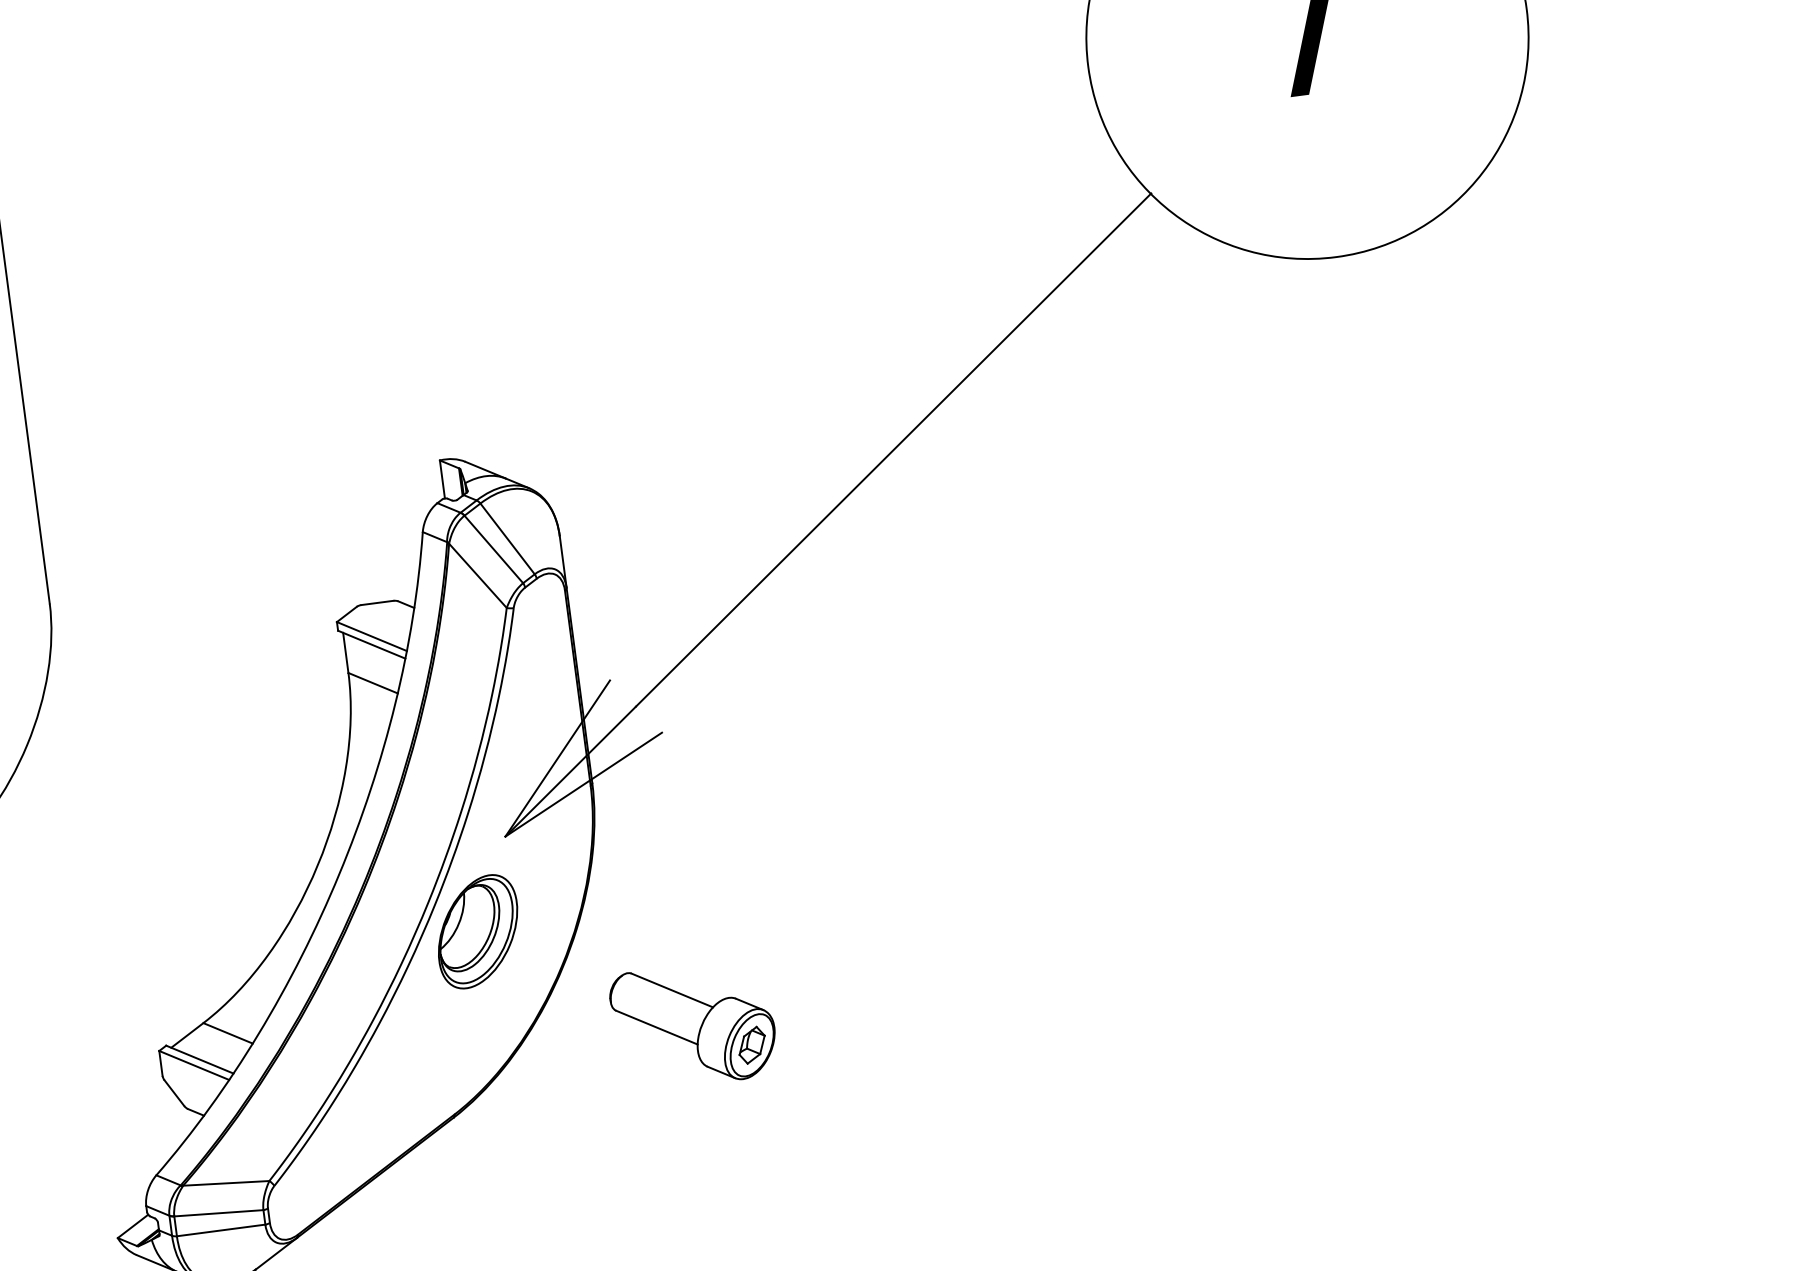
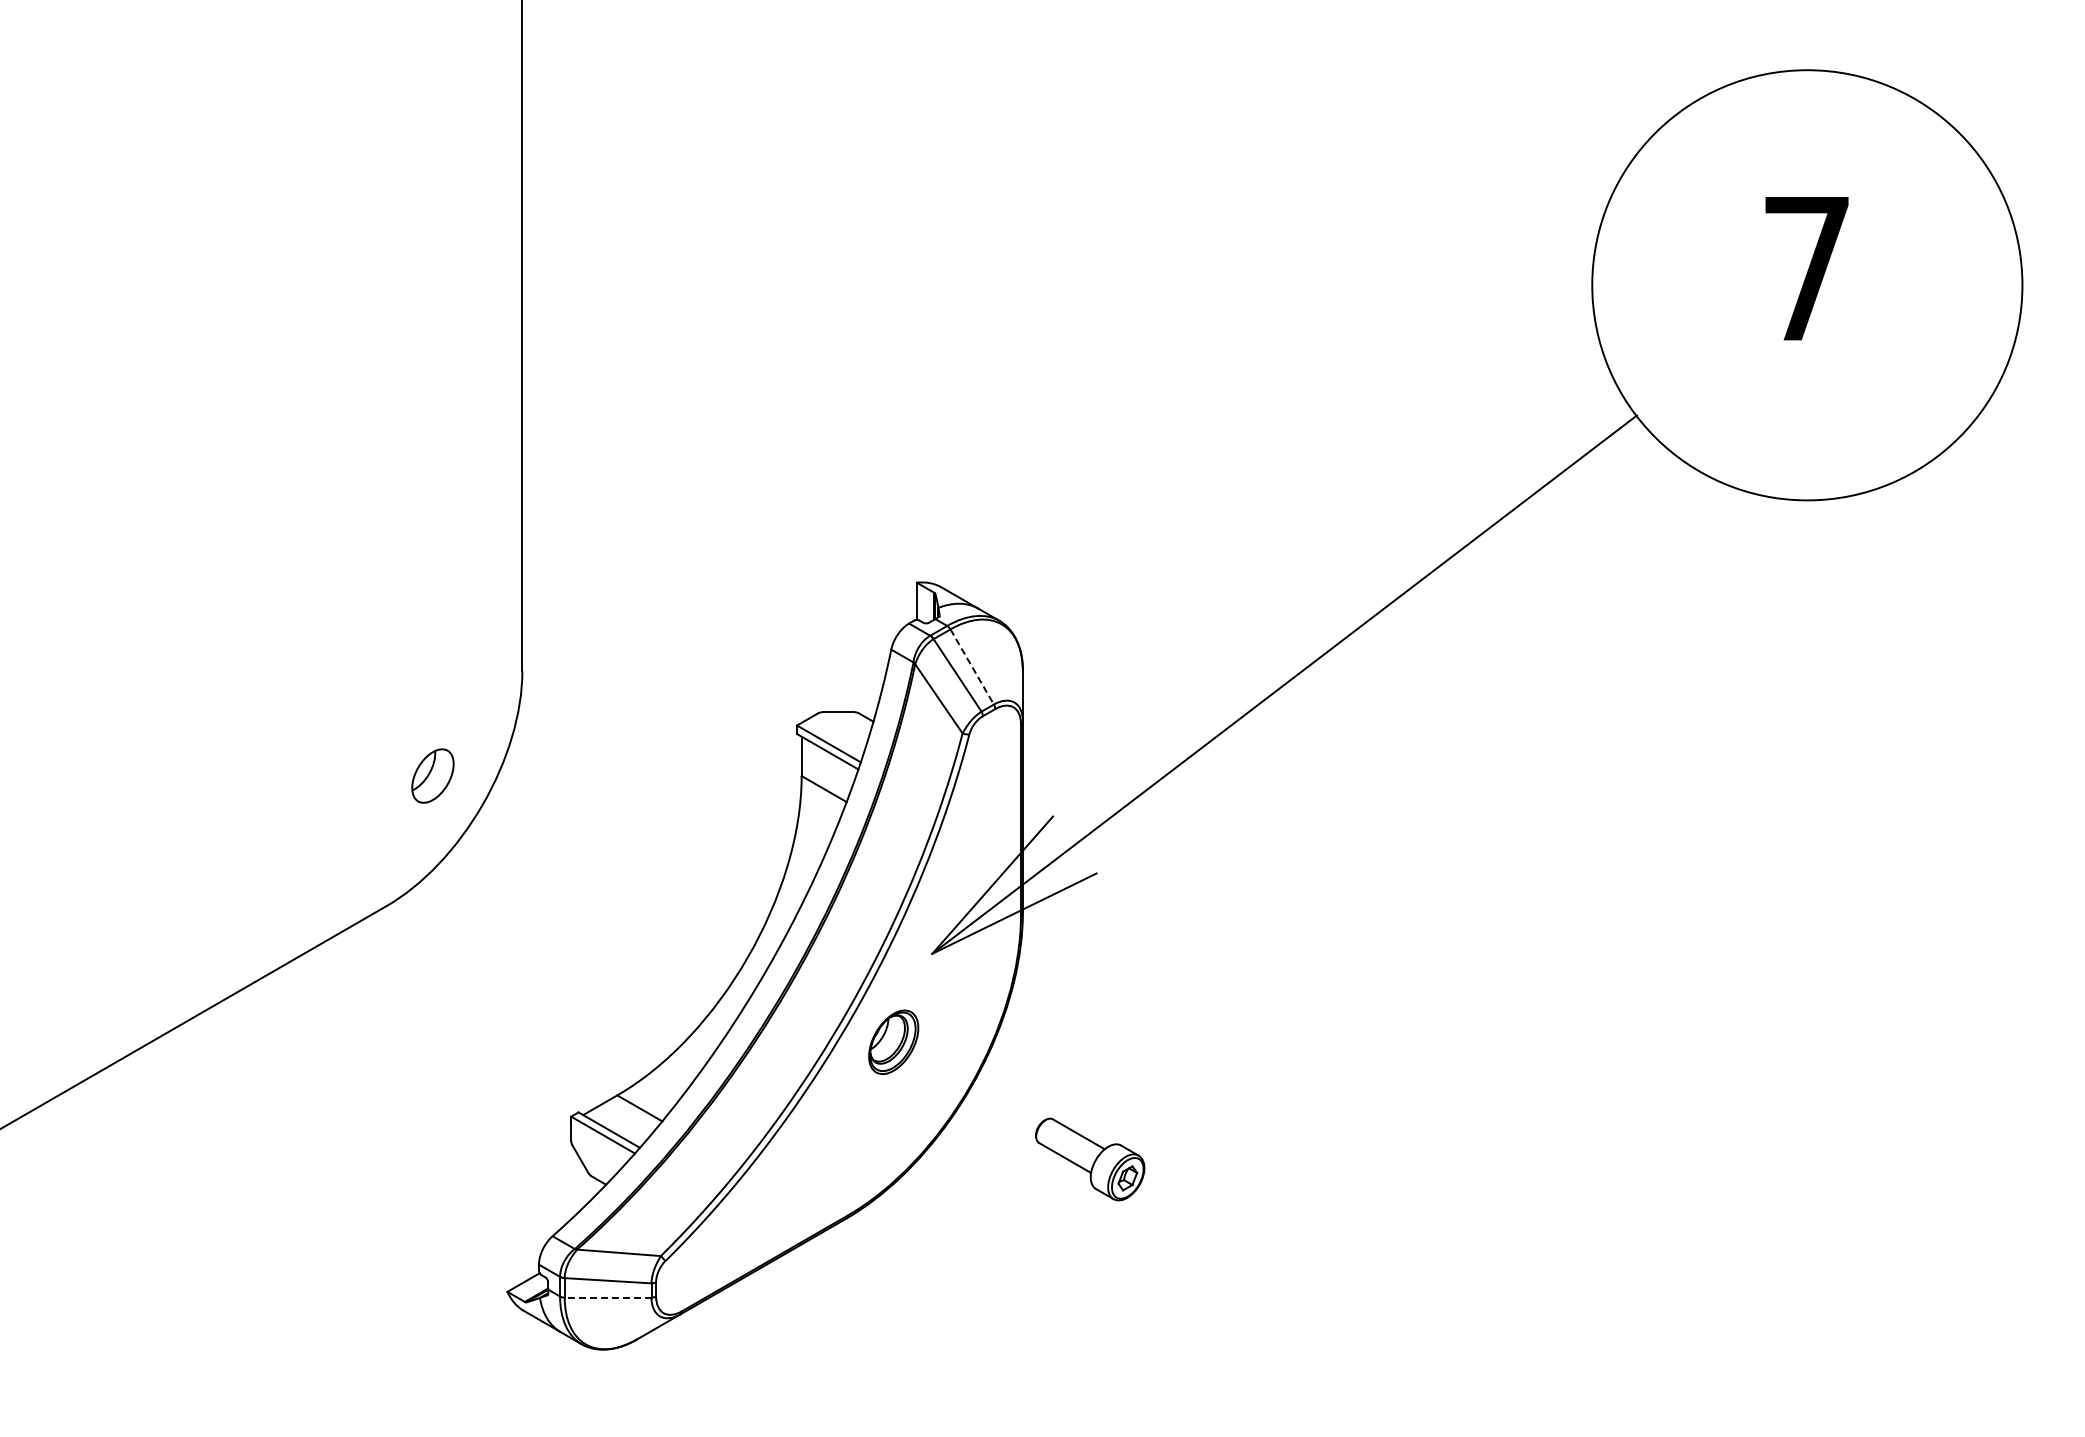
line: (507, 539) -> (972, 667), solid -> dashed
part: (477, 932) -> (893, 1042), size x0.6
part: (694, 1024) -> (1090, 1159), size x0.7
line: (220, 1230) -> (607, 1297), solid -> dashed

